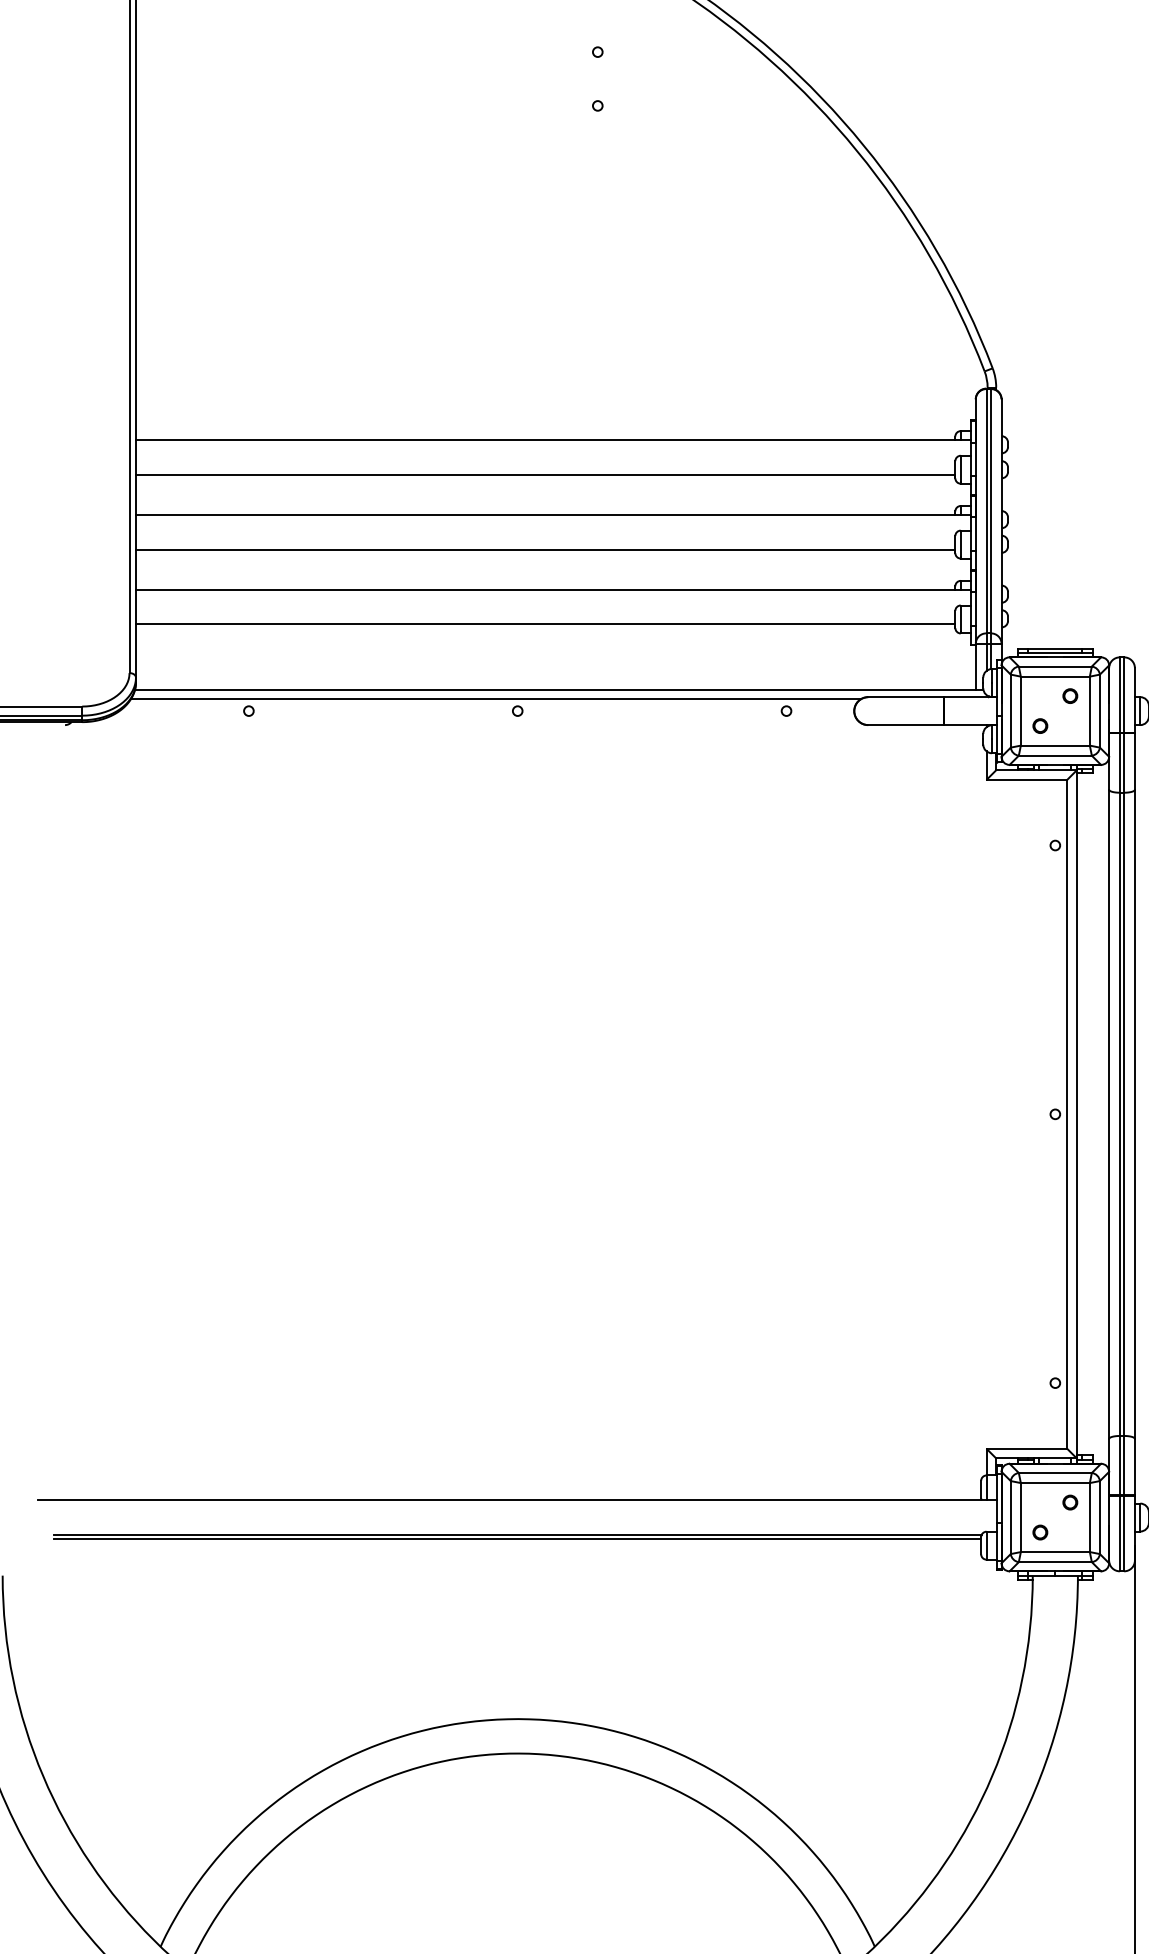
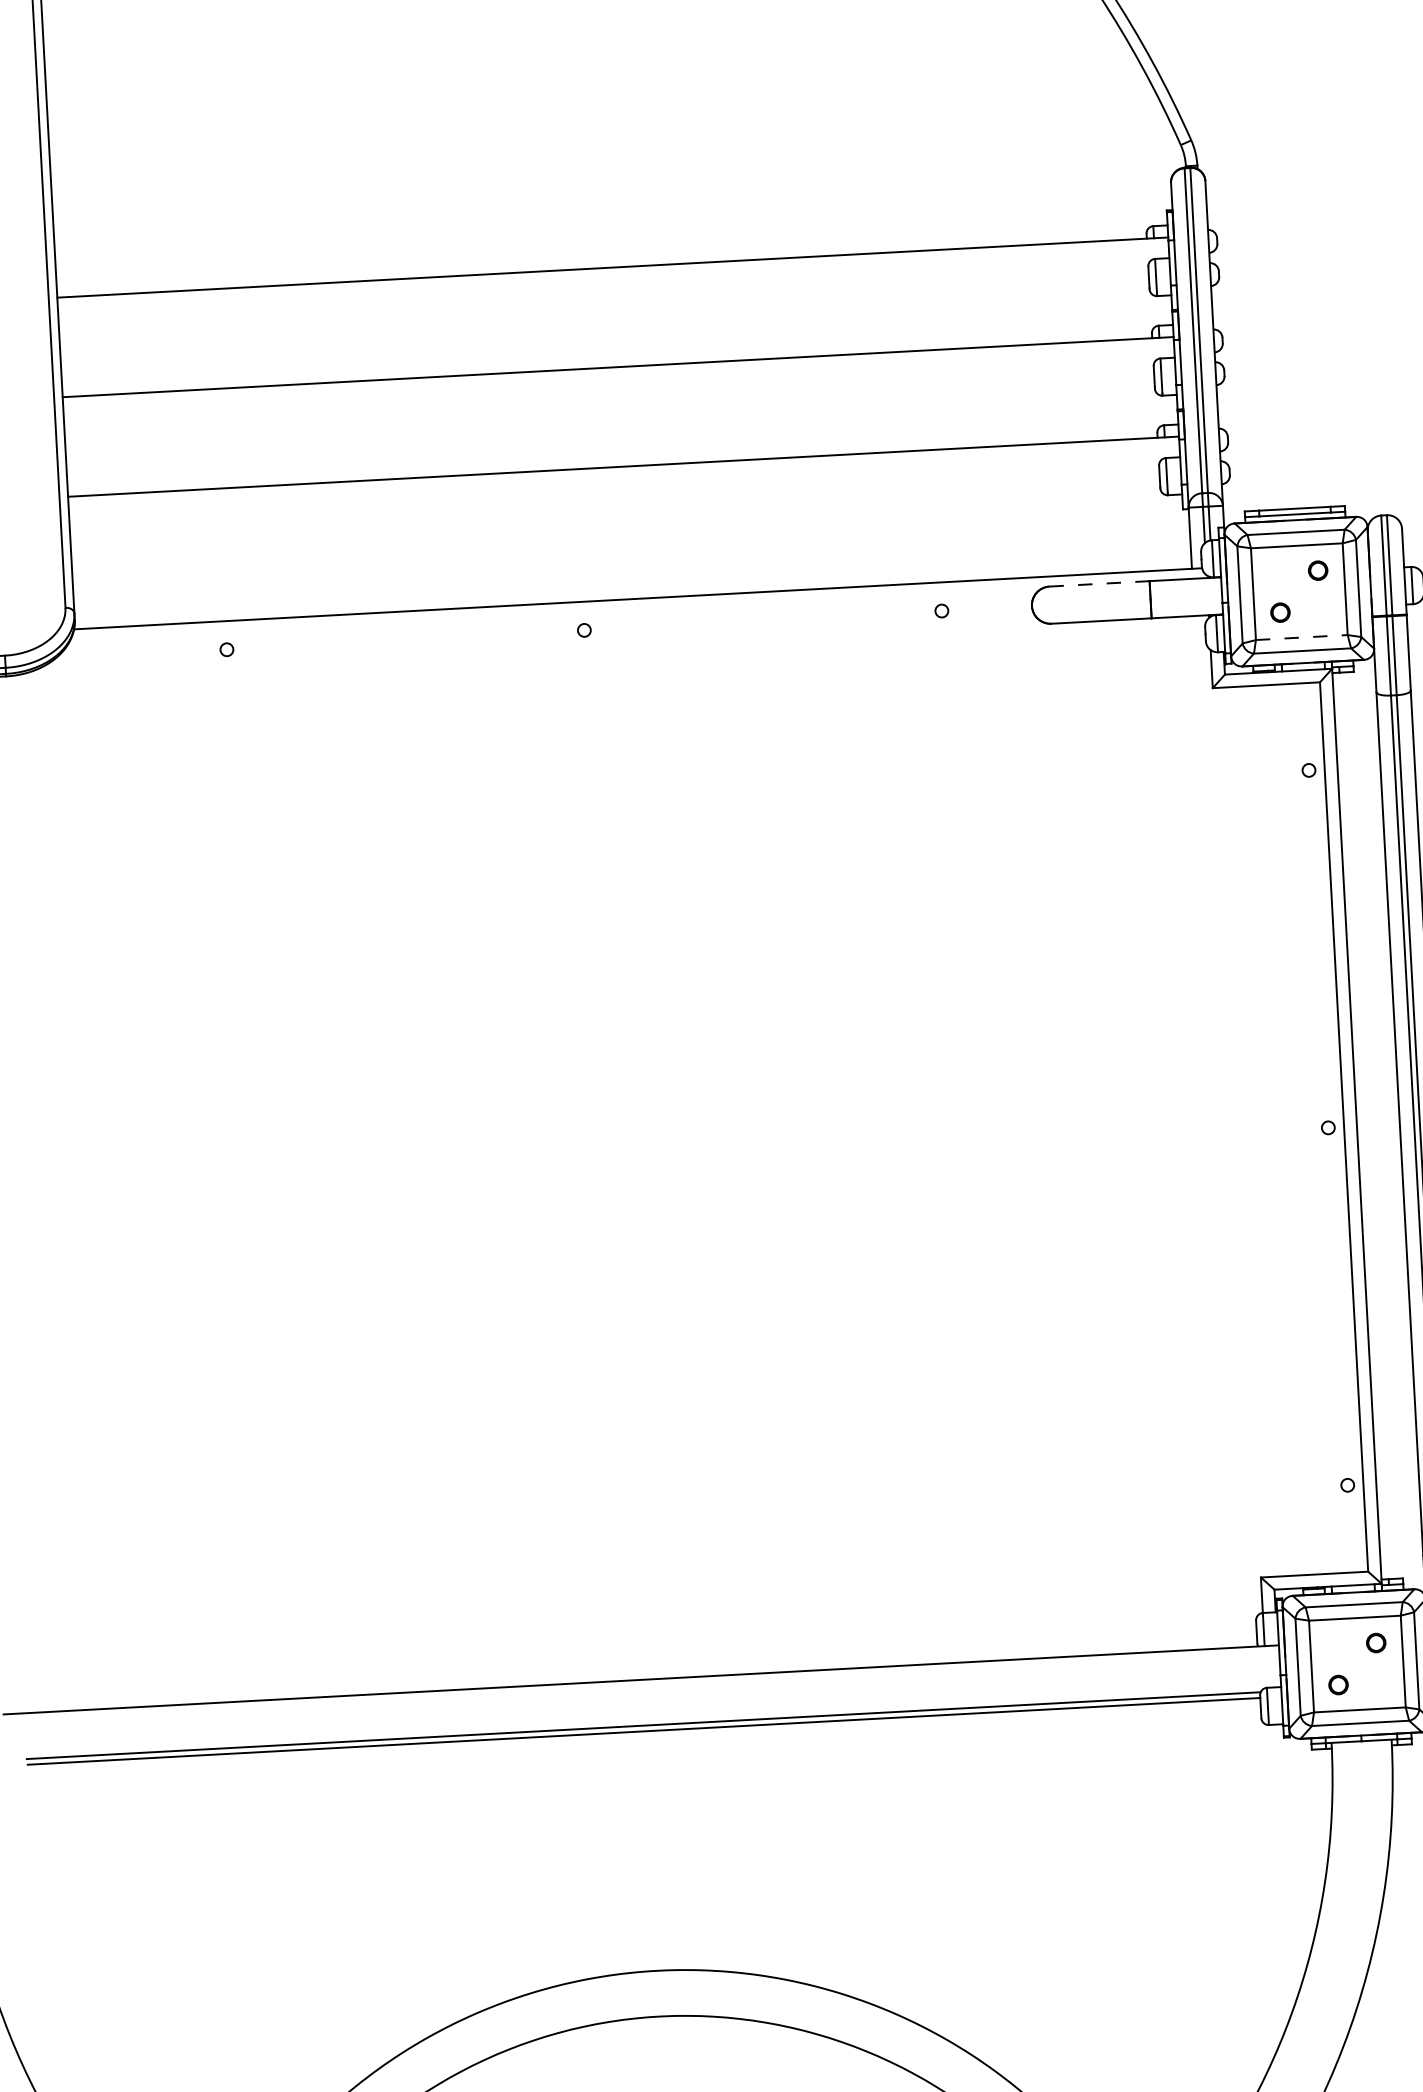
line: (545, 474) -> (604, 313), removed
line: (545, 549) -> (609, 413), removed
line: (545, 624) -> (615, 513), removed
line: (905, 697) -> (1099, 584), solid -> dashed
line: (495, 699) -> (554, 616), removed
line: (1055, 745) -> (1301, 637), solid -> dashed

